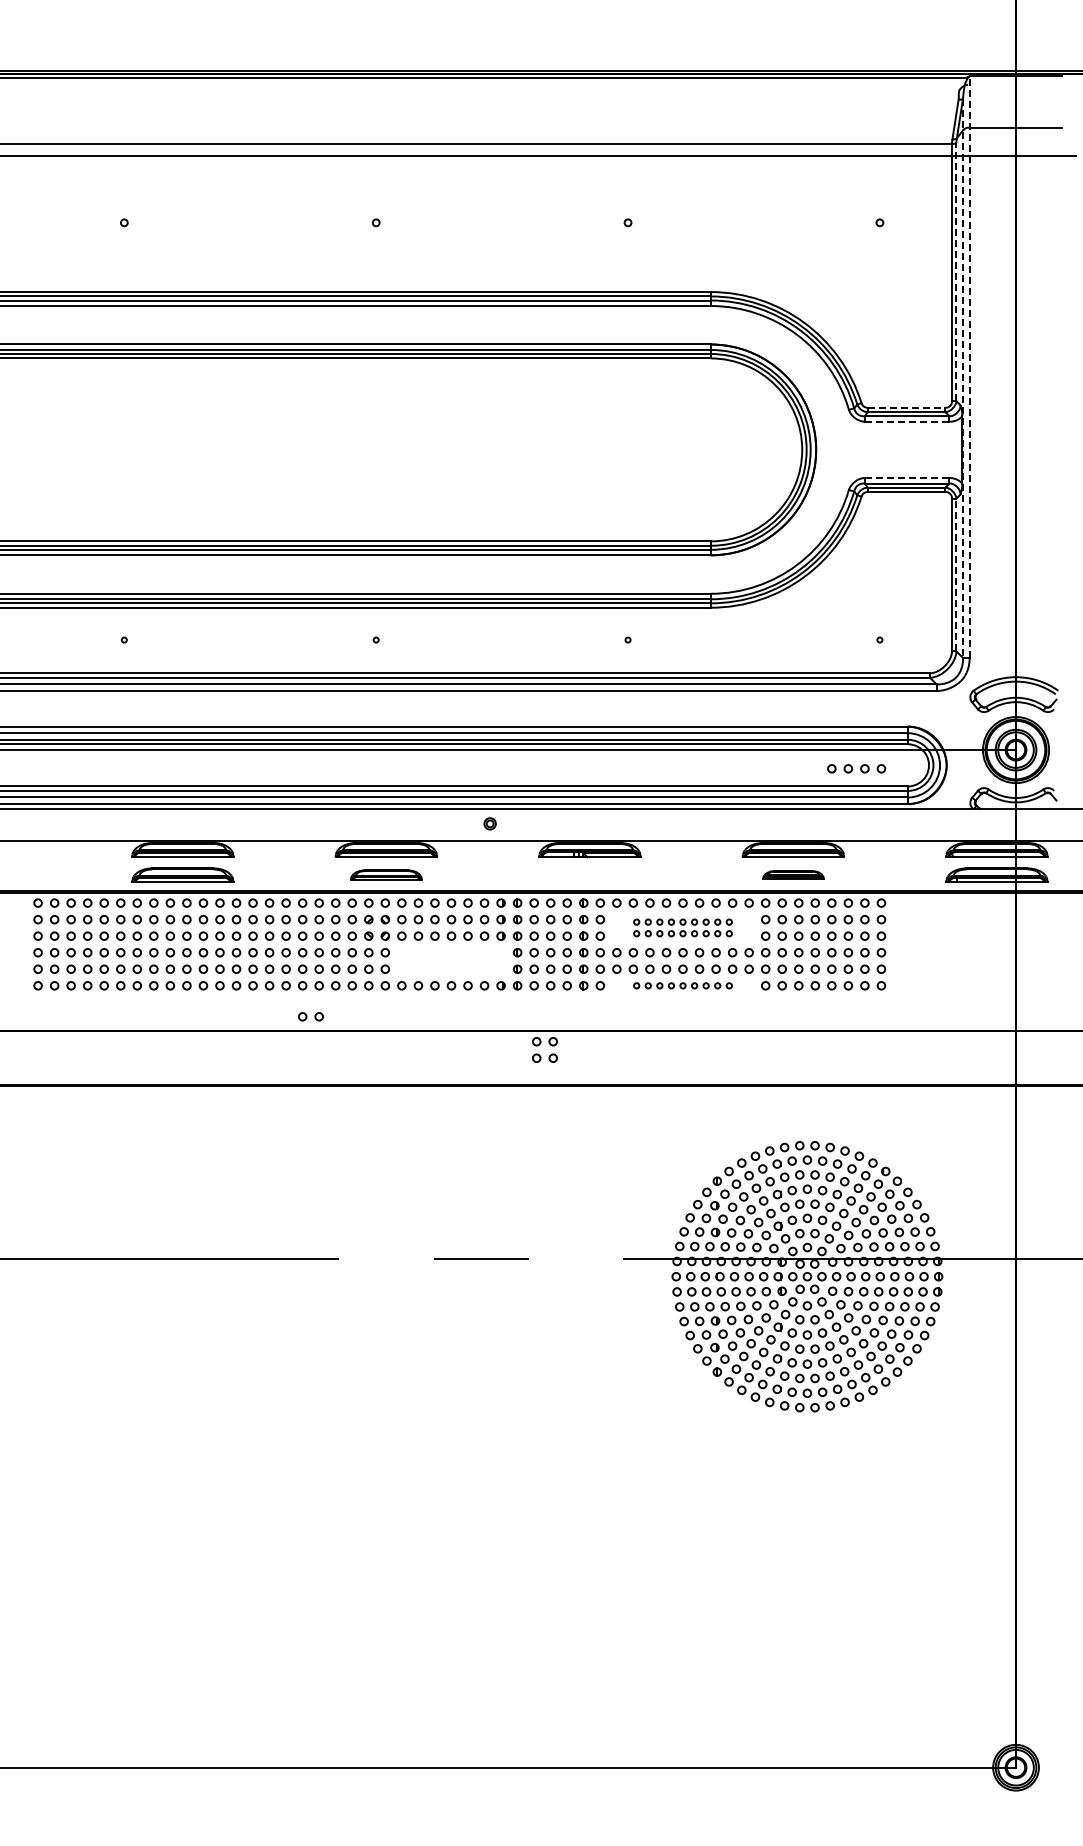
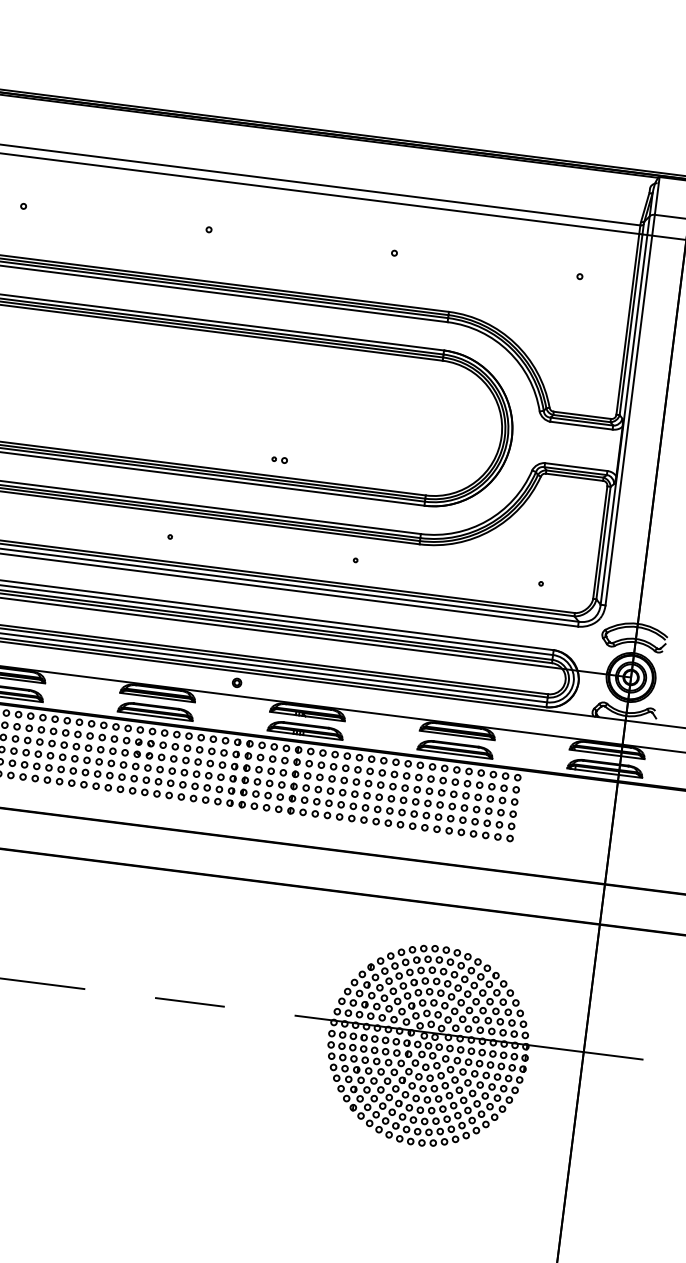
line: (956, 271) -> (631, 319), dashed -> solid
line: (969, 367) -> (632, 391), dashed -> solid
line: (963, 378) -> (626, 399), dashed -> solid
line: (906, 407) -> (582, 415), dashed -> solid
line: (906, 421) -> (581, 425), dashed -> solid
line: (906, 478) -> (575, 467), dashed -> solid
part: (509, 518) -> (279, 459), added
line: (956, 574) -> (603, 542), dashed -> solid
part: (856, 768) -> (511, 676), removed
part: (386, 874) -> (156, 710), size x1.43
part: (589, 874) -> (305, 729), added
part: (793, 874) -> (455, 748), size x1.67
part: (682, 927) -> (369, 777), size x1.43
part: (451, 960) -> (195, 779), added
part: (682, 985) -> (363, 819), size x1.43
part: (310, 1016) -> (86, 808), removed
part: (540, 1044) -> (253, 850), removed

